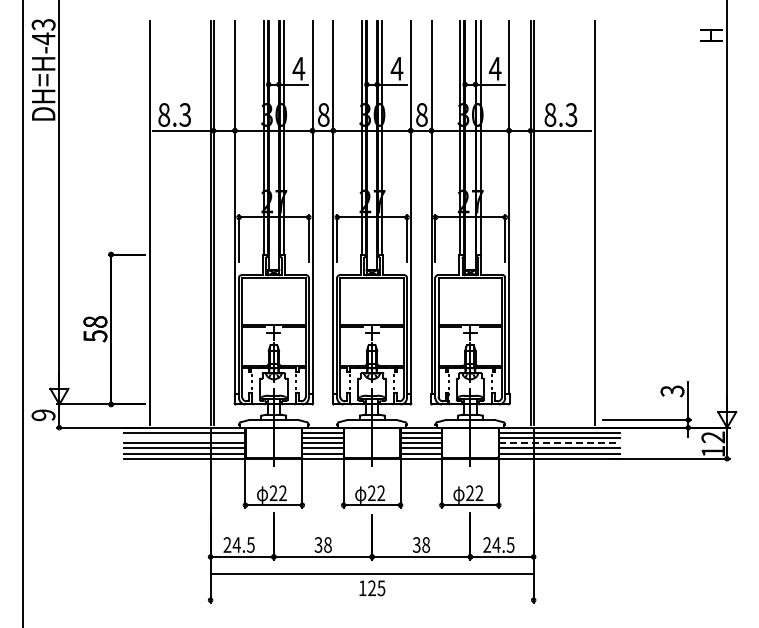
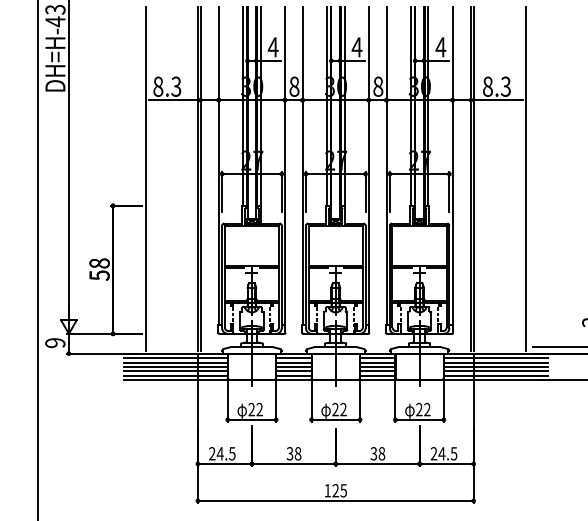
line: (184, 438) -> (175, 362), added
line: (559, 443) -> (495, 367), dashed -> solid
line: (371, 574) -> (335, 501), moved

